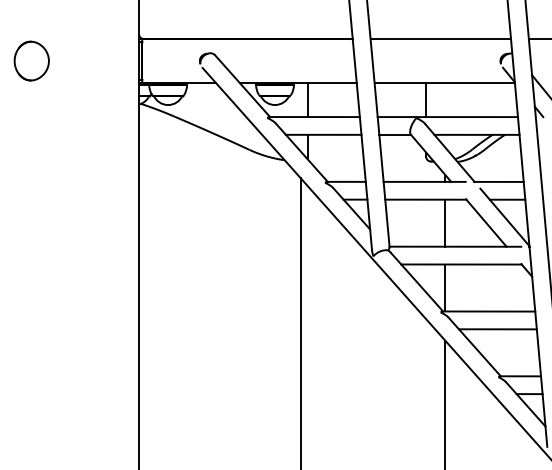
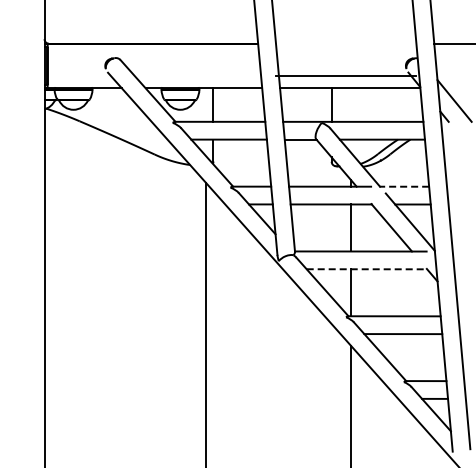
line: (440, 38) -> (345, 75), moved
line: (498, 181) -> (403, 186), solid -> dashed
line: (462, 264) -> (367, 269), solid -> dashed

